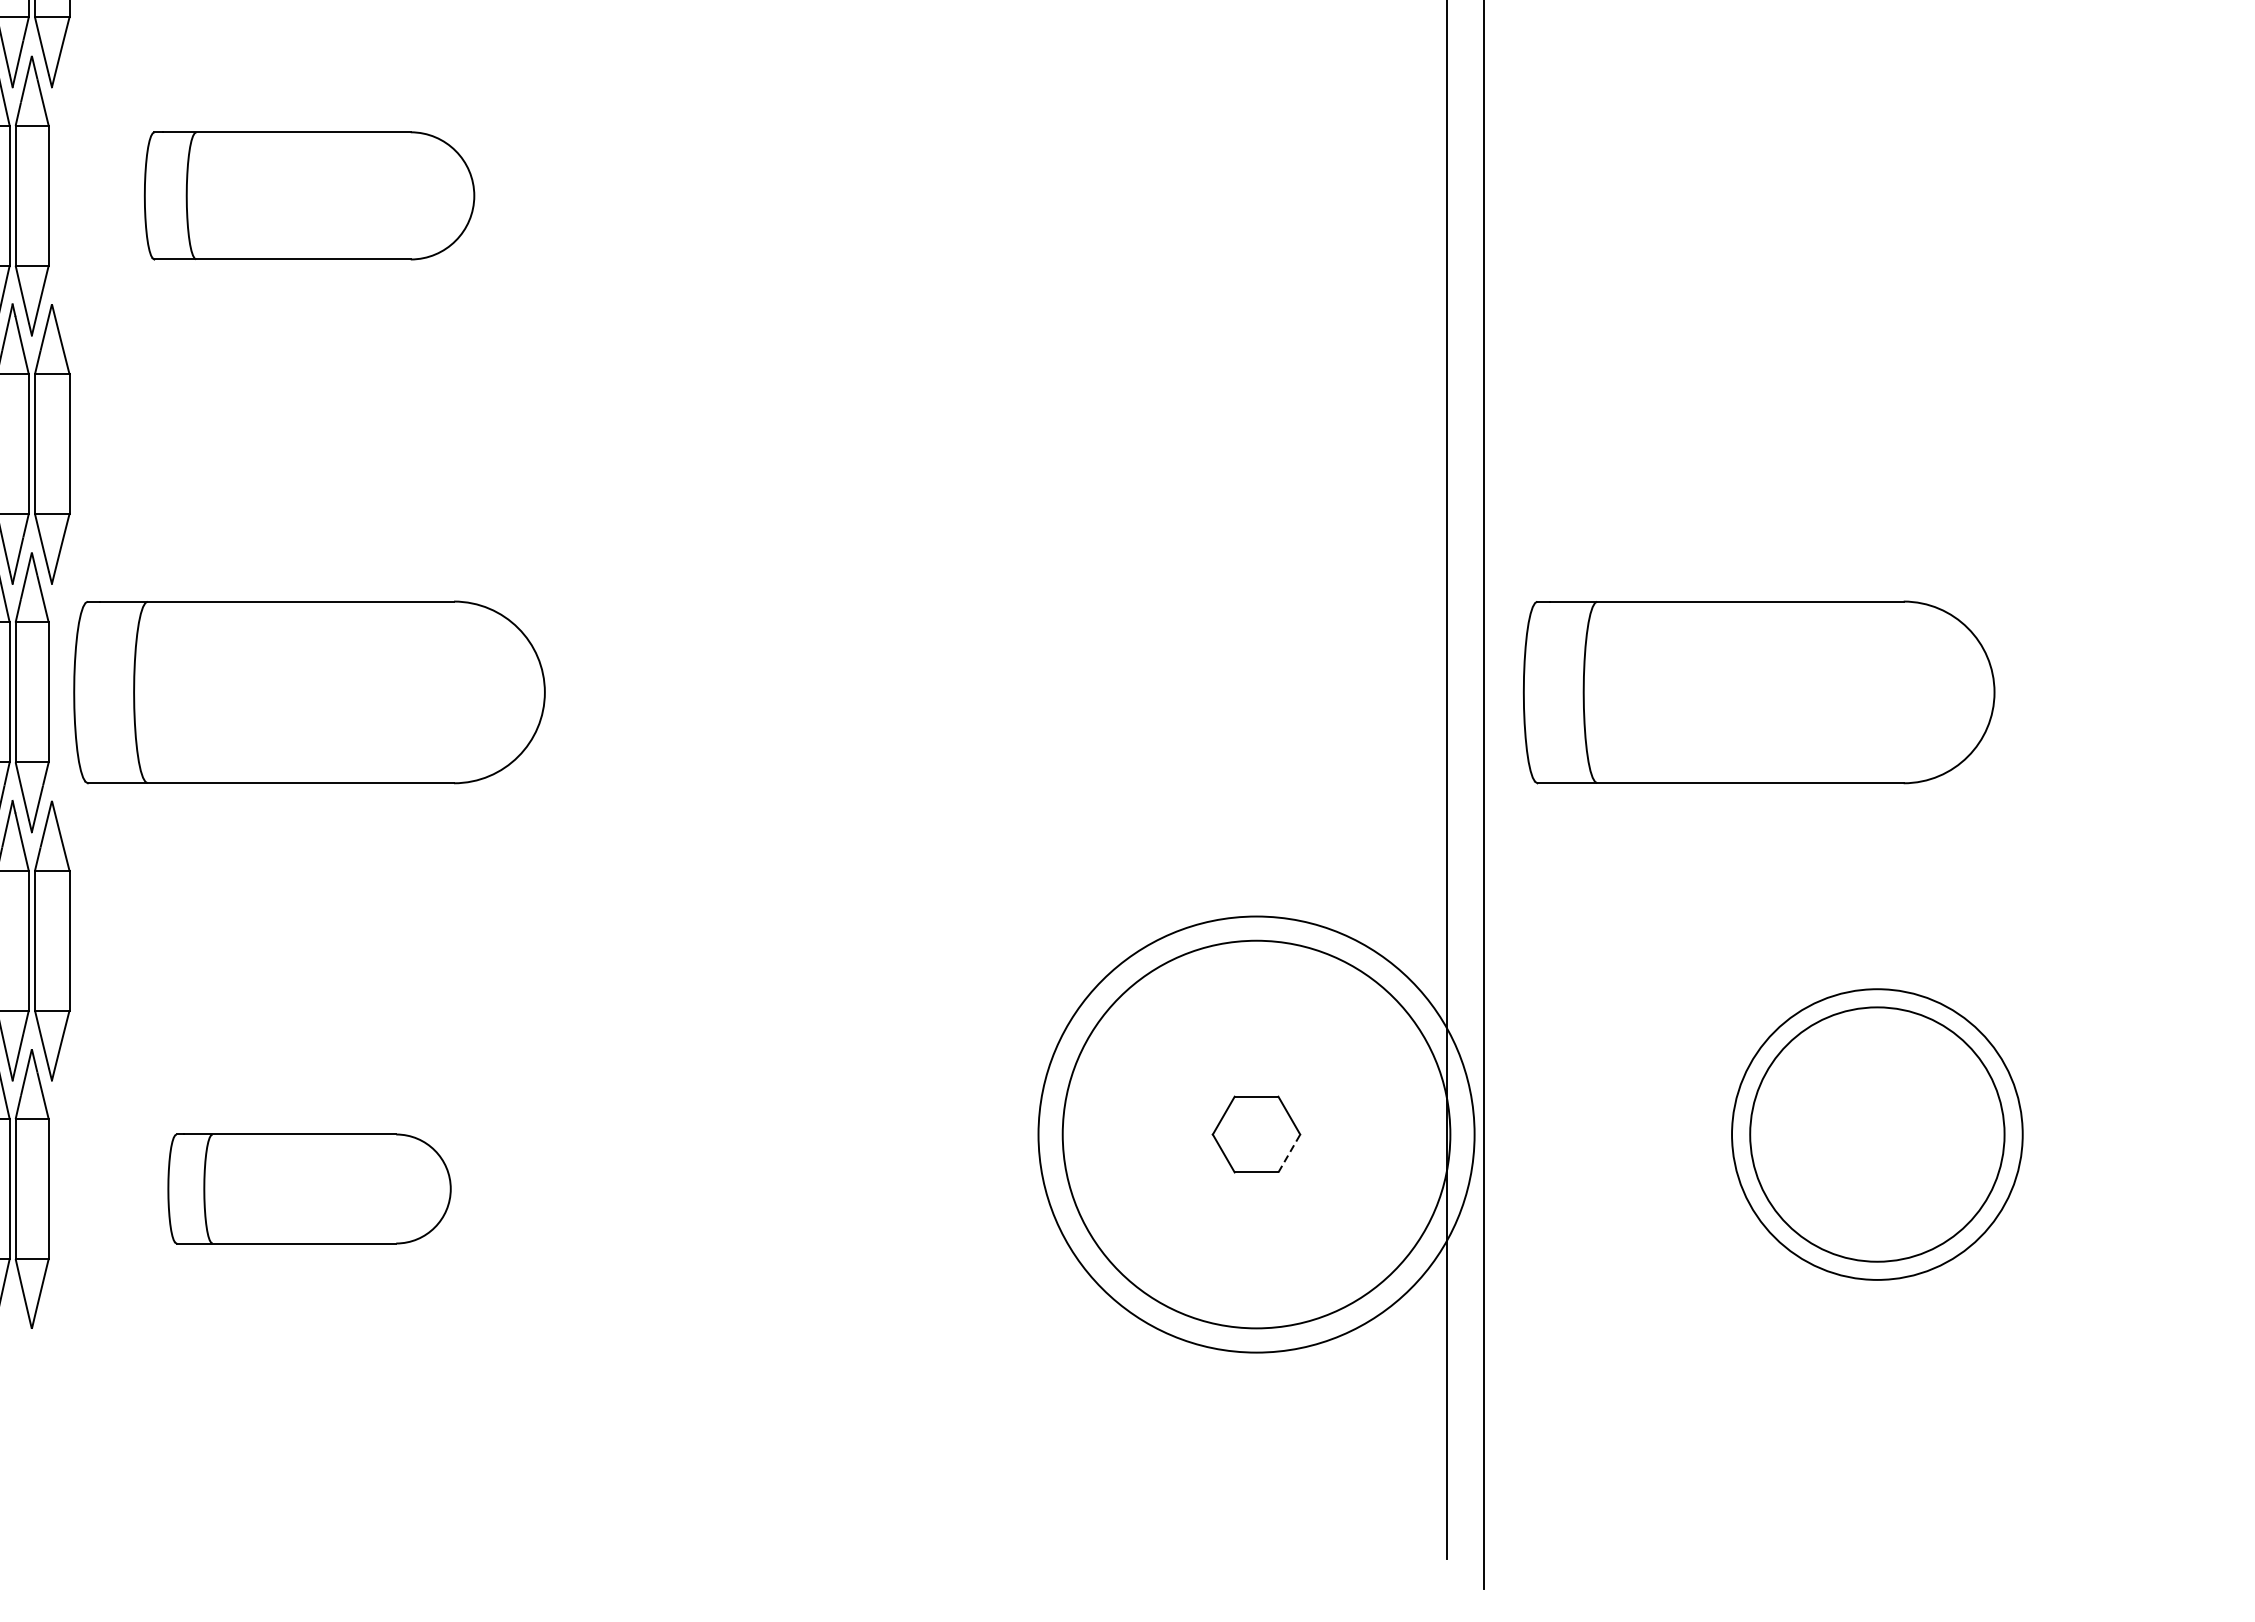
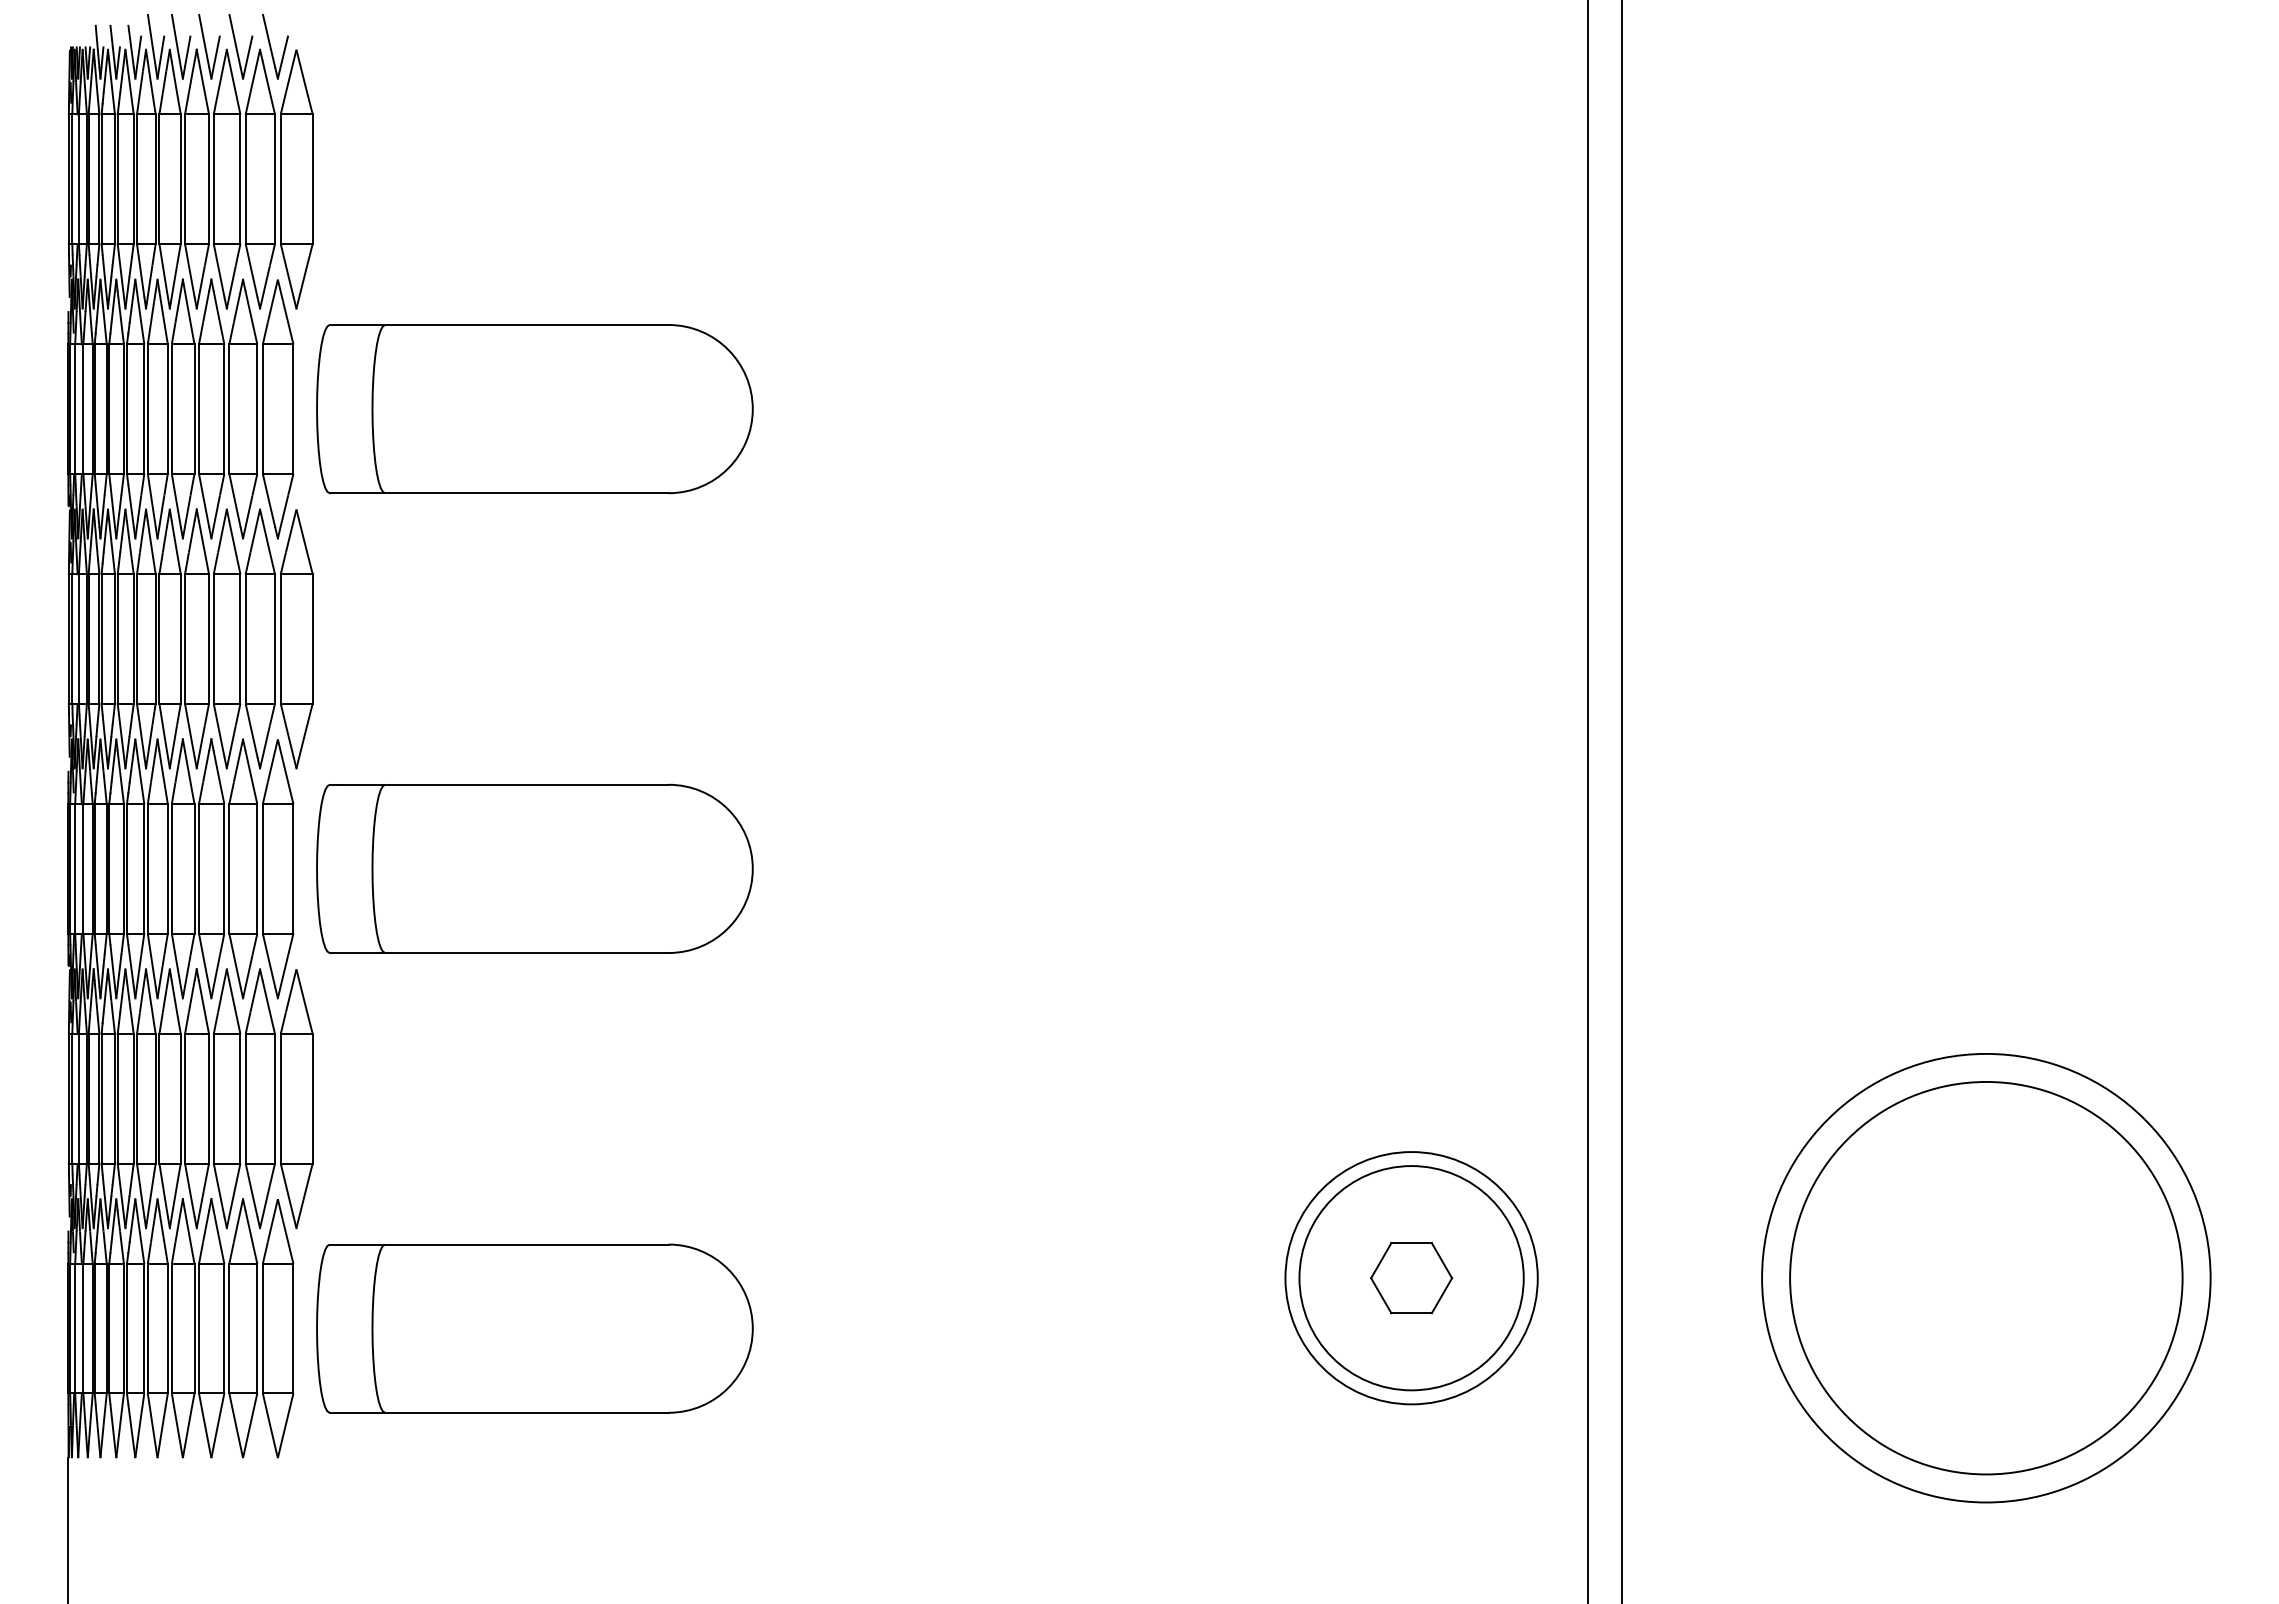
part: (309, 196) -> (534, 409), size x1.43
part: (1758, 692) -> (1876, 868), removed
circle: (1877, 1133) -> (1986, 1277), size x1.67
circle: (1877, 1133) -> (1986, 1277), size x1.67
circle: (1256, 1134) -> (1411, 1278), size x0.62
circle: (1256, 1134) -> (1411, 1278), size x0.62
line: (1289, 1153) -> (1442, 1295), dashed -> solid
part: (309, 1188) -> (534, 1328), size x1.67

